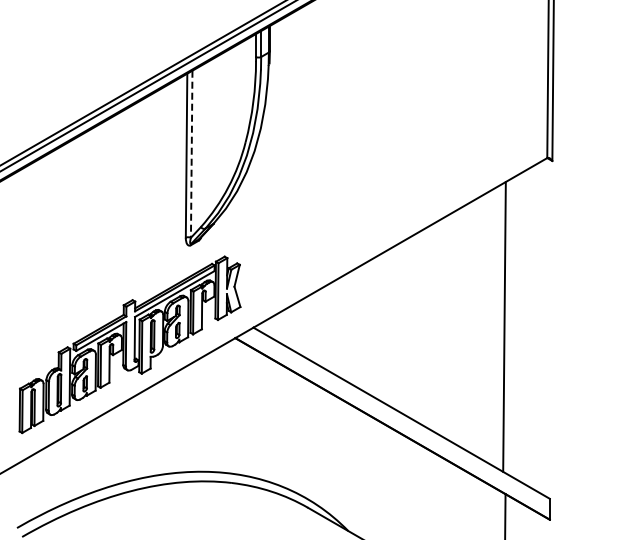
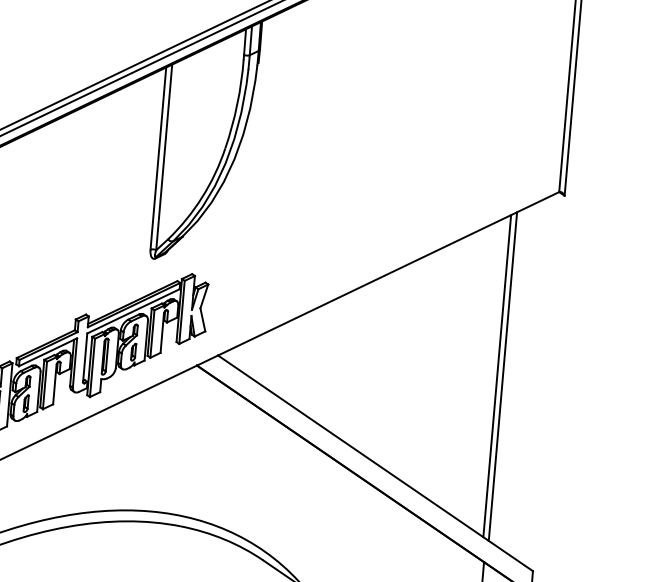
line: (191, 154) -> (163, 157), dashed -> solid
line: (509, 326) -> (502, 376), added

